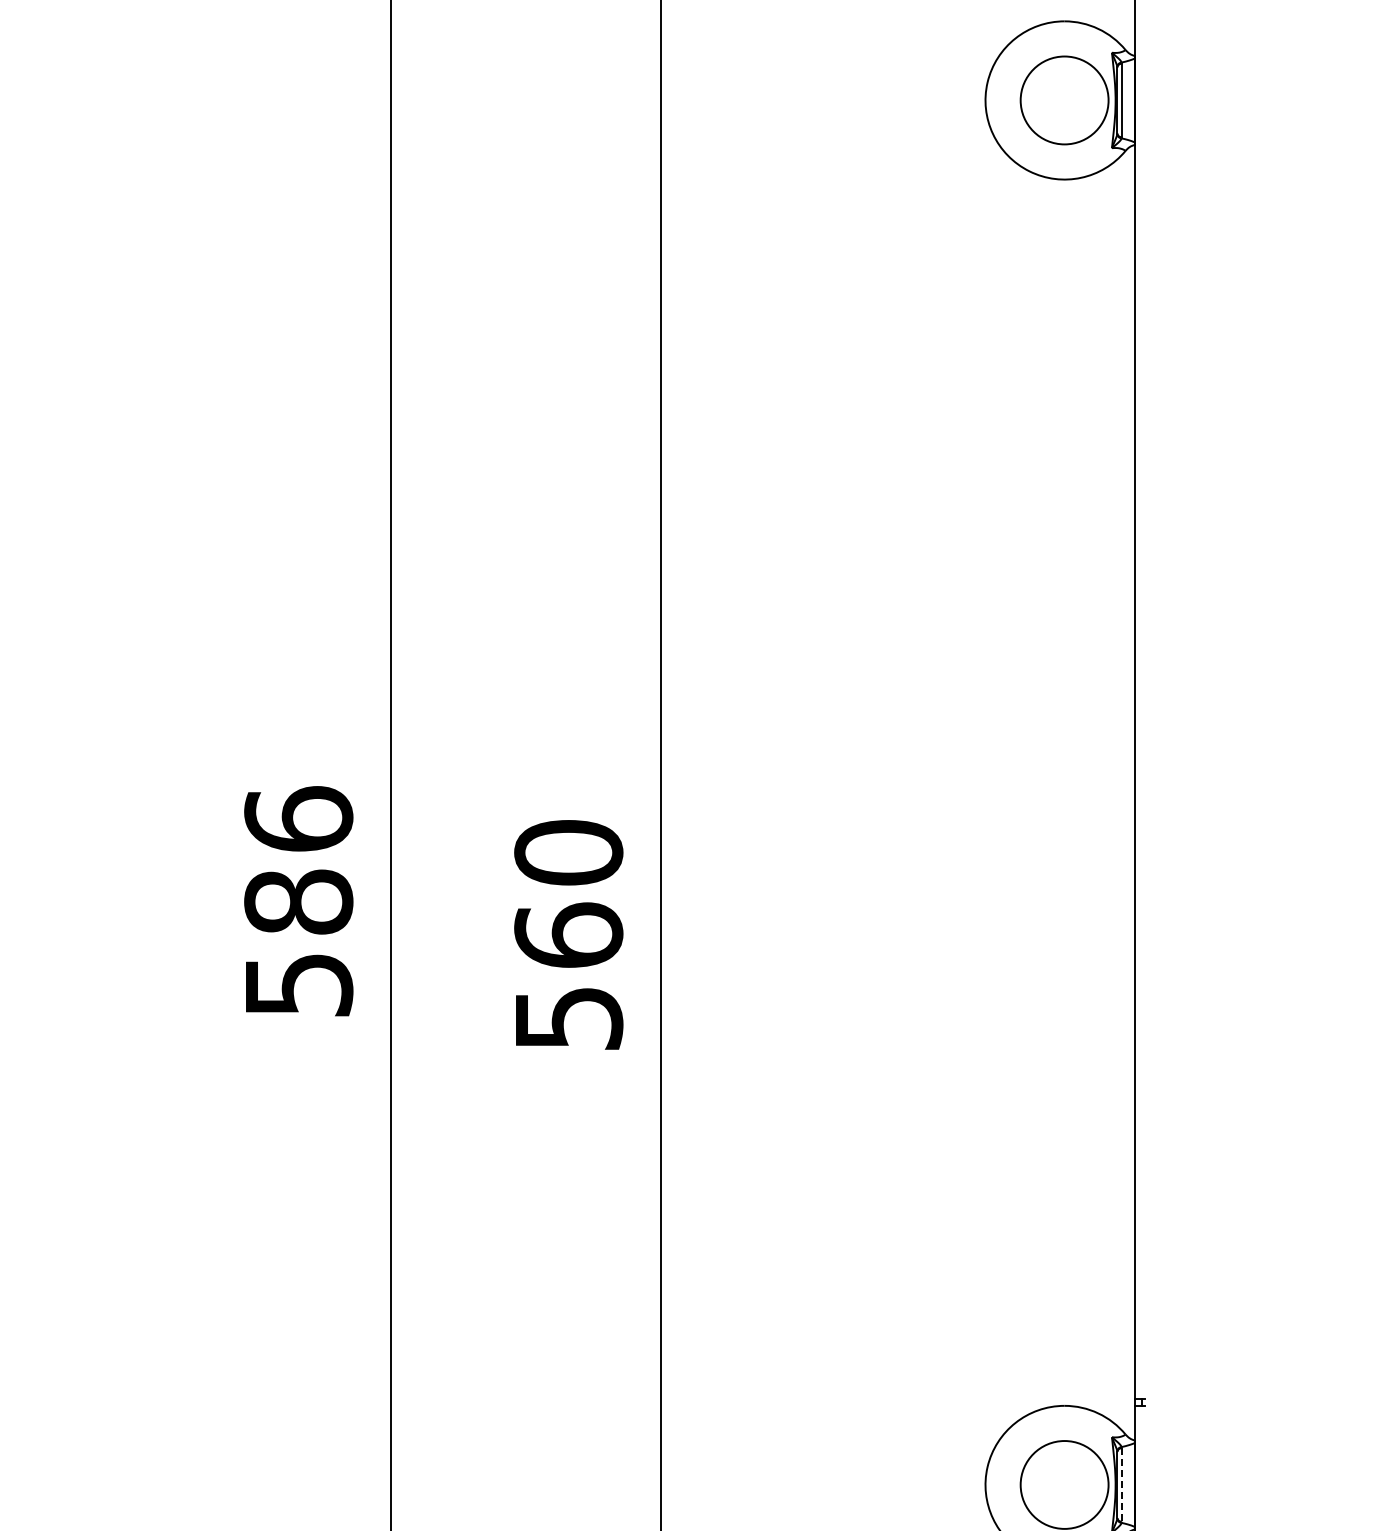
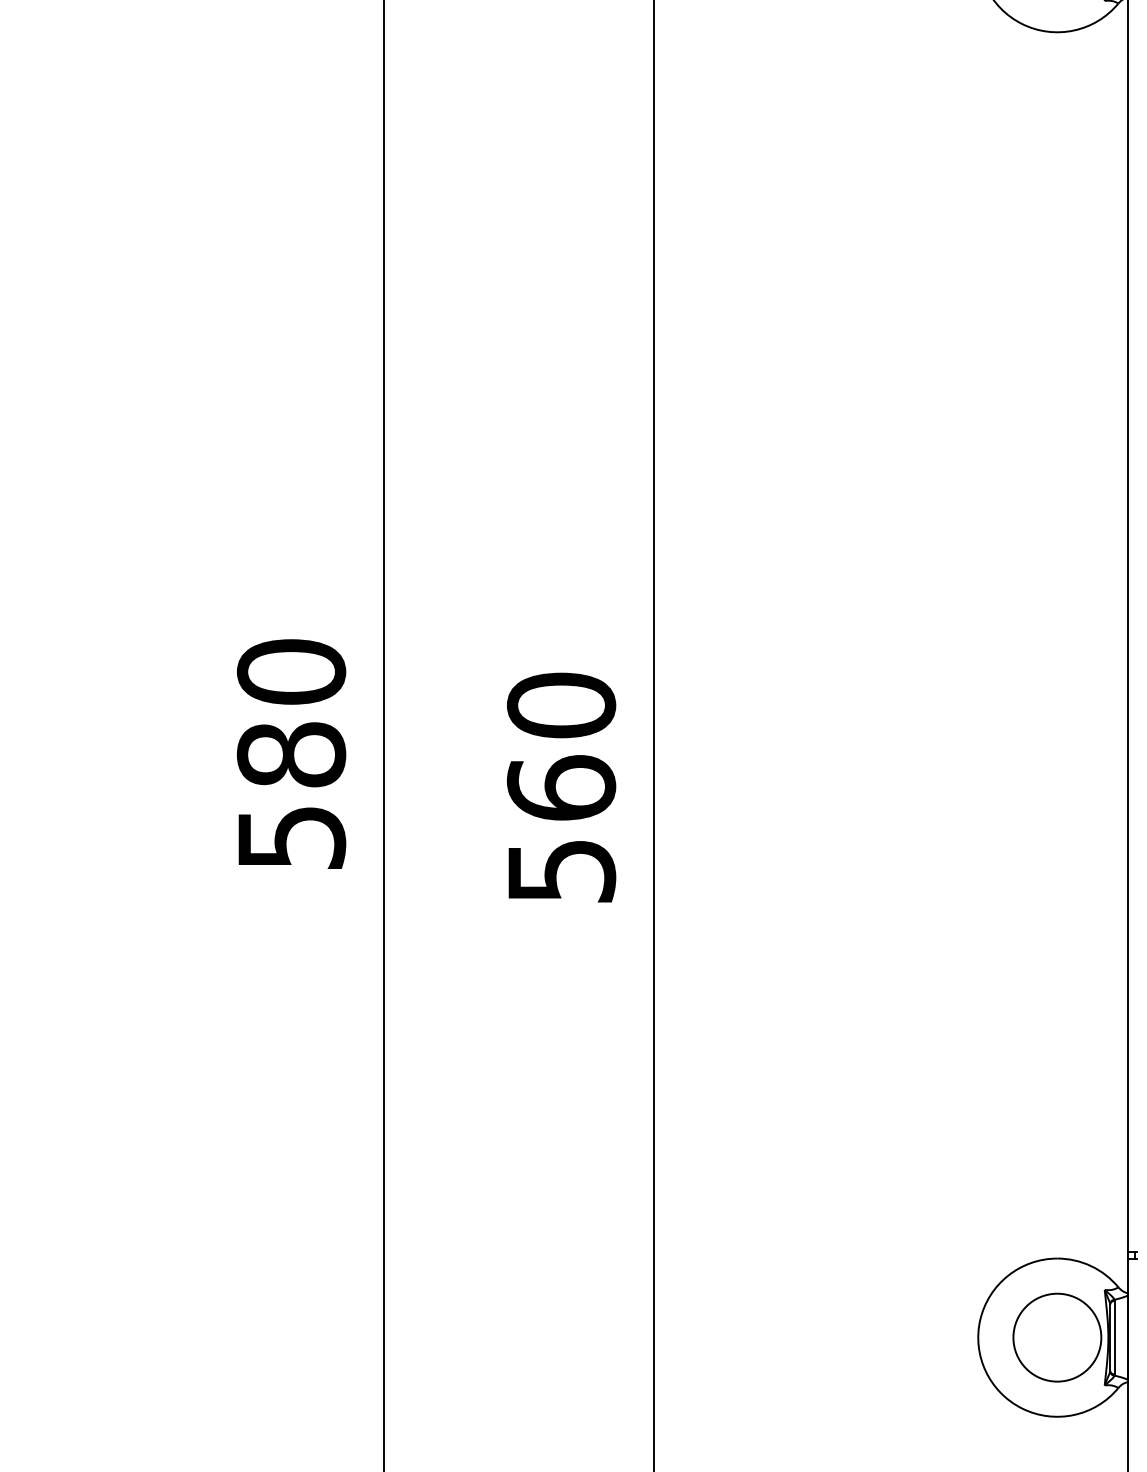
text: (298, 818) -> (291, 671), 586 -> 580
line: (1121, 1484) -> (1114, 1337), dashed -> solid

